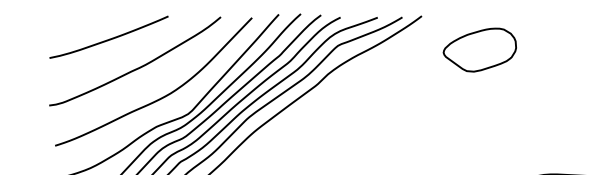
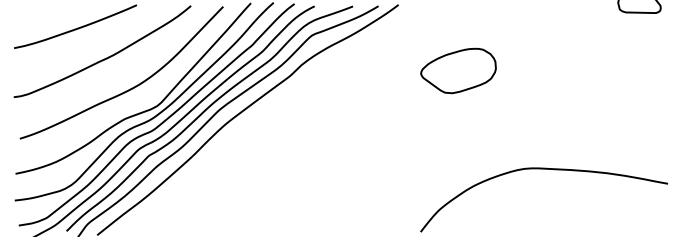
part: (479, 49) -> (458, 70), moved

